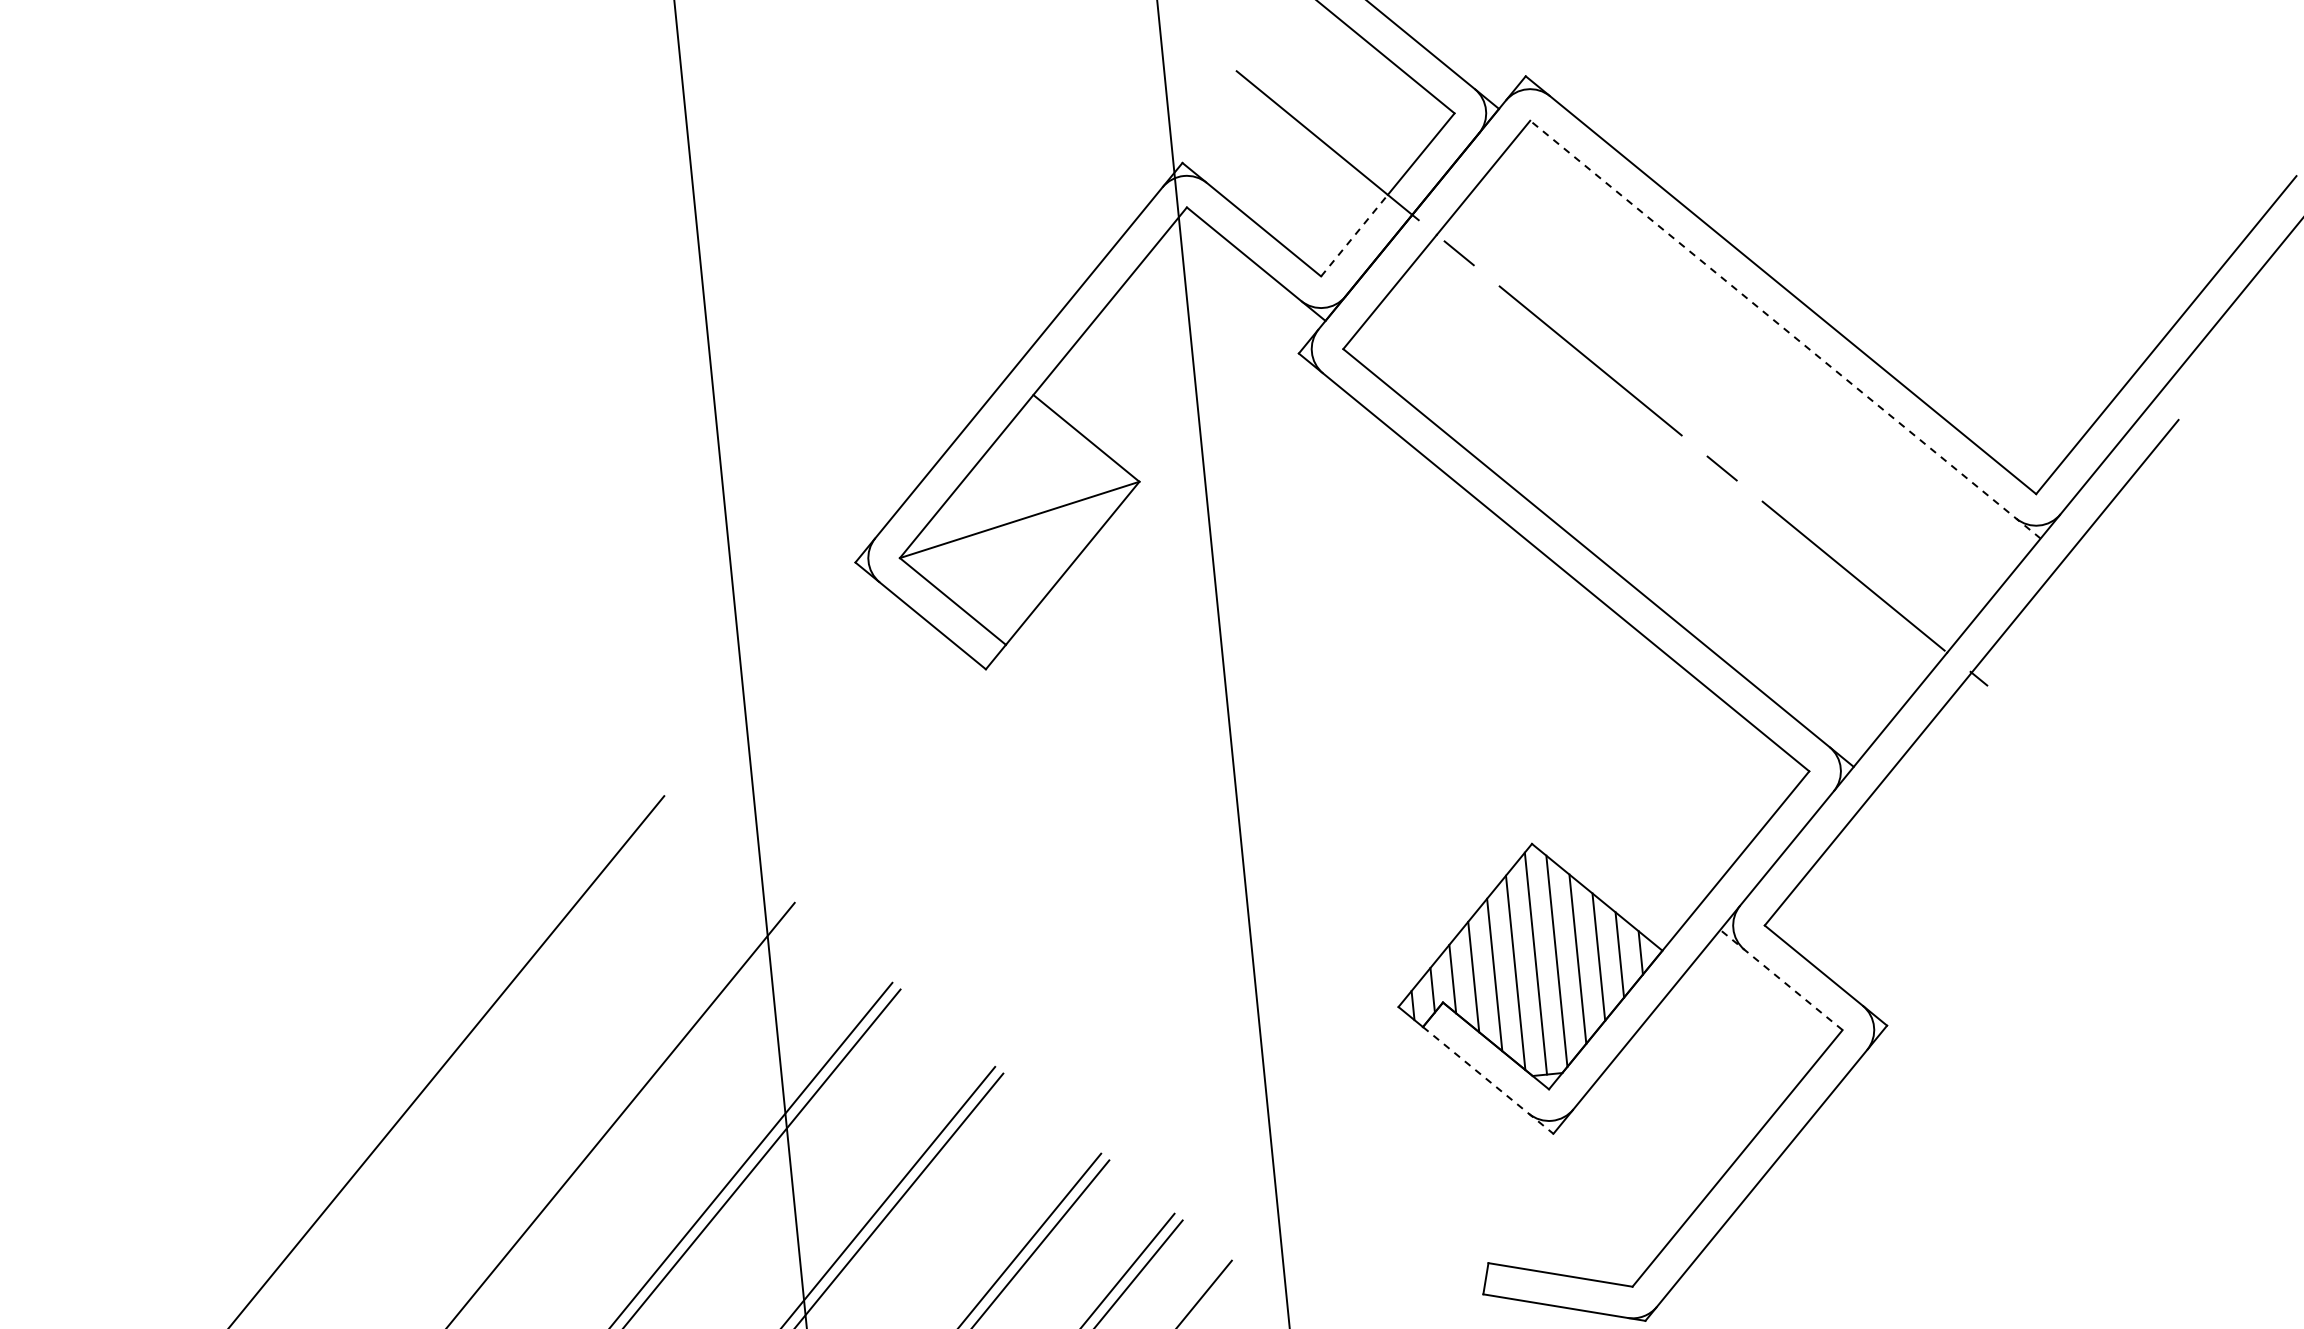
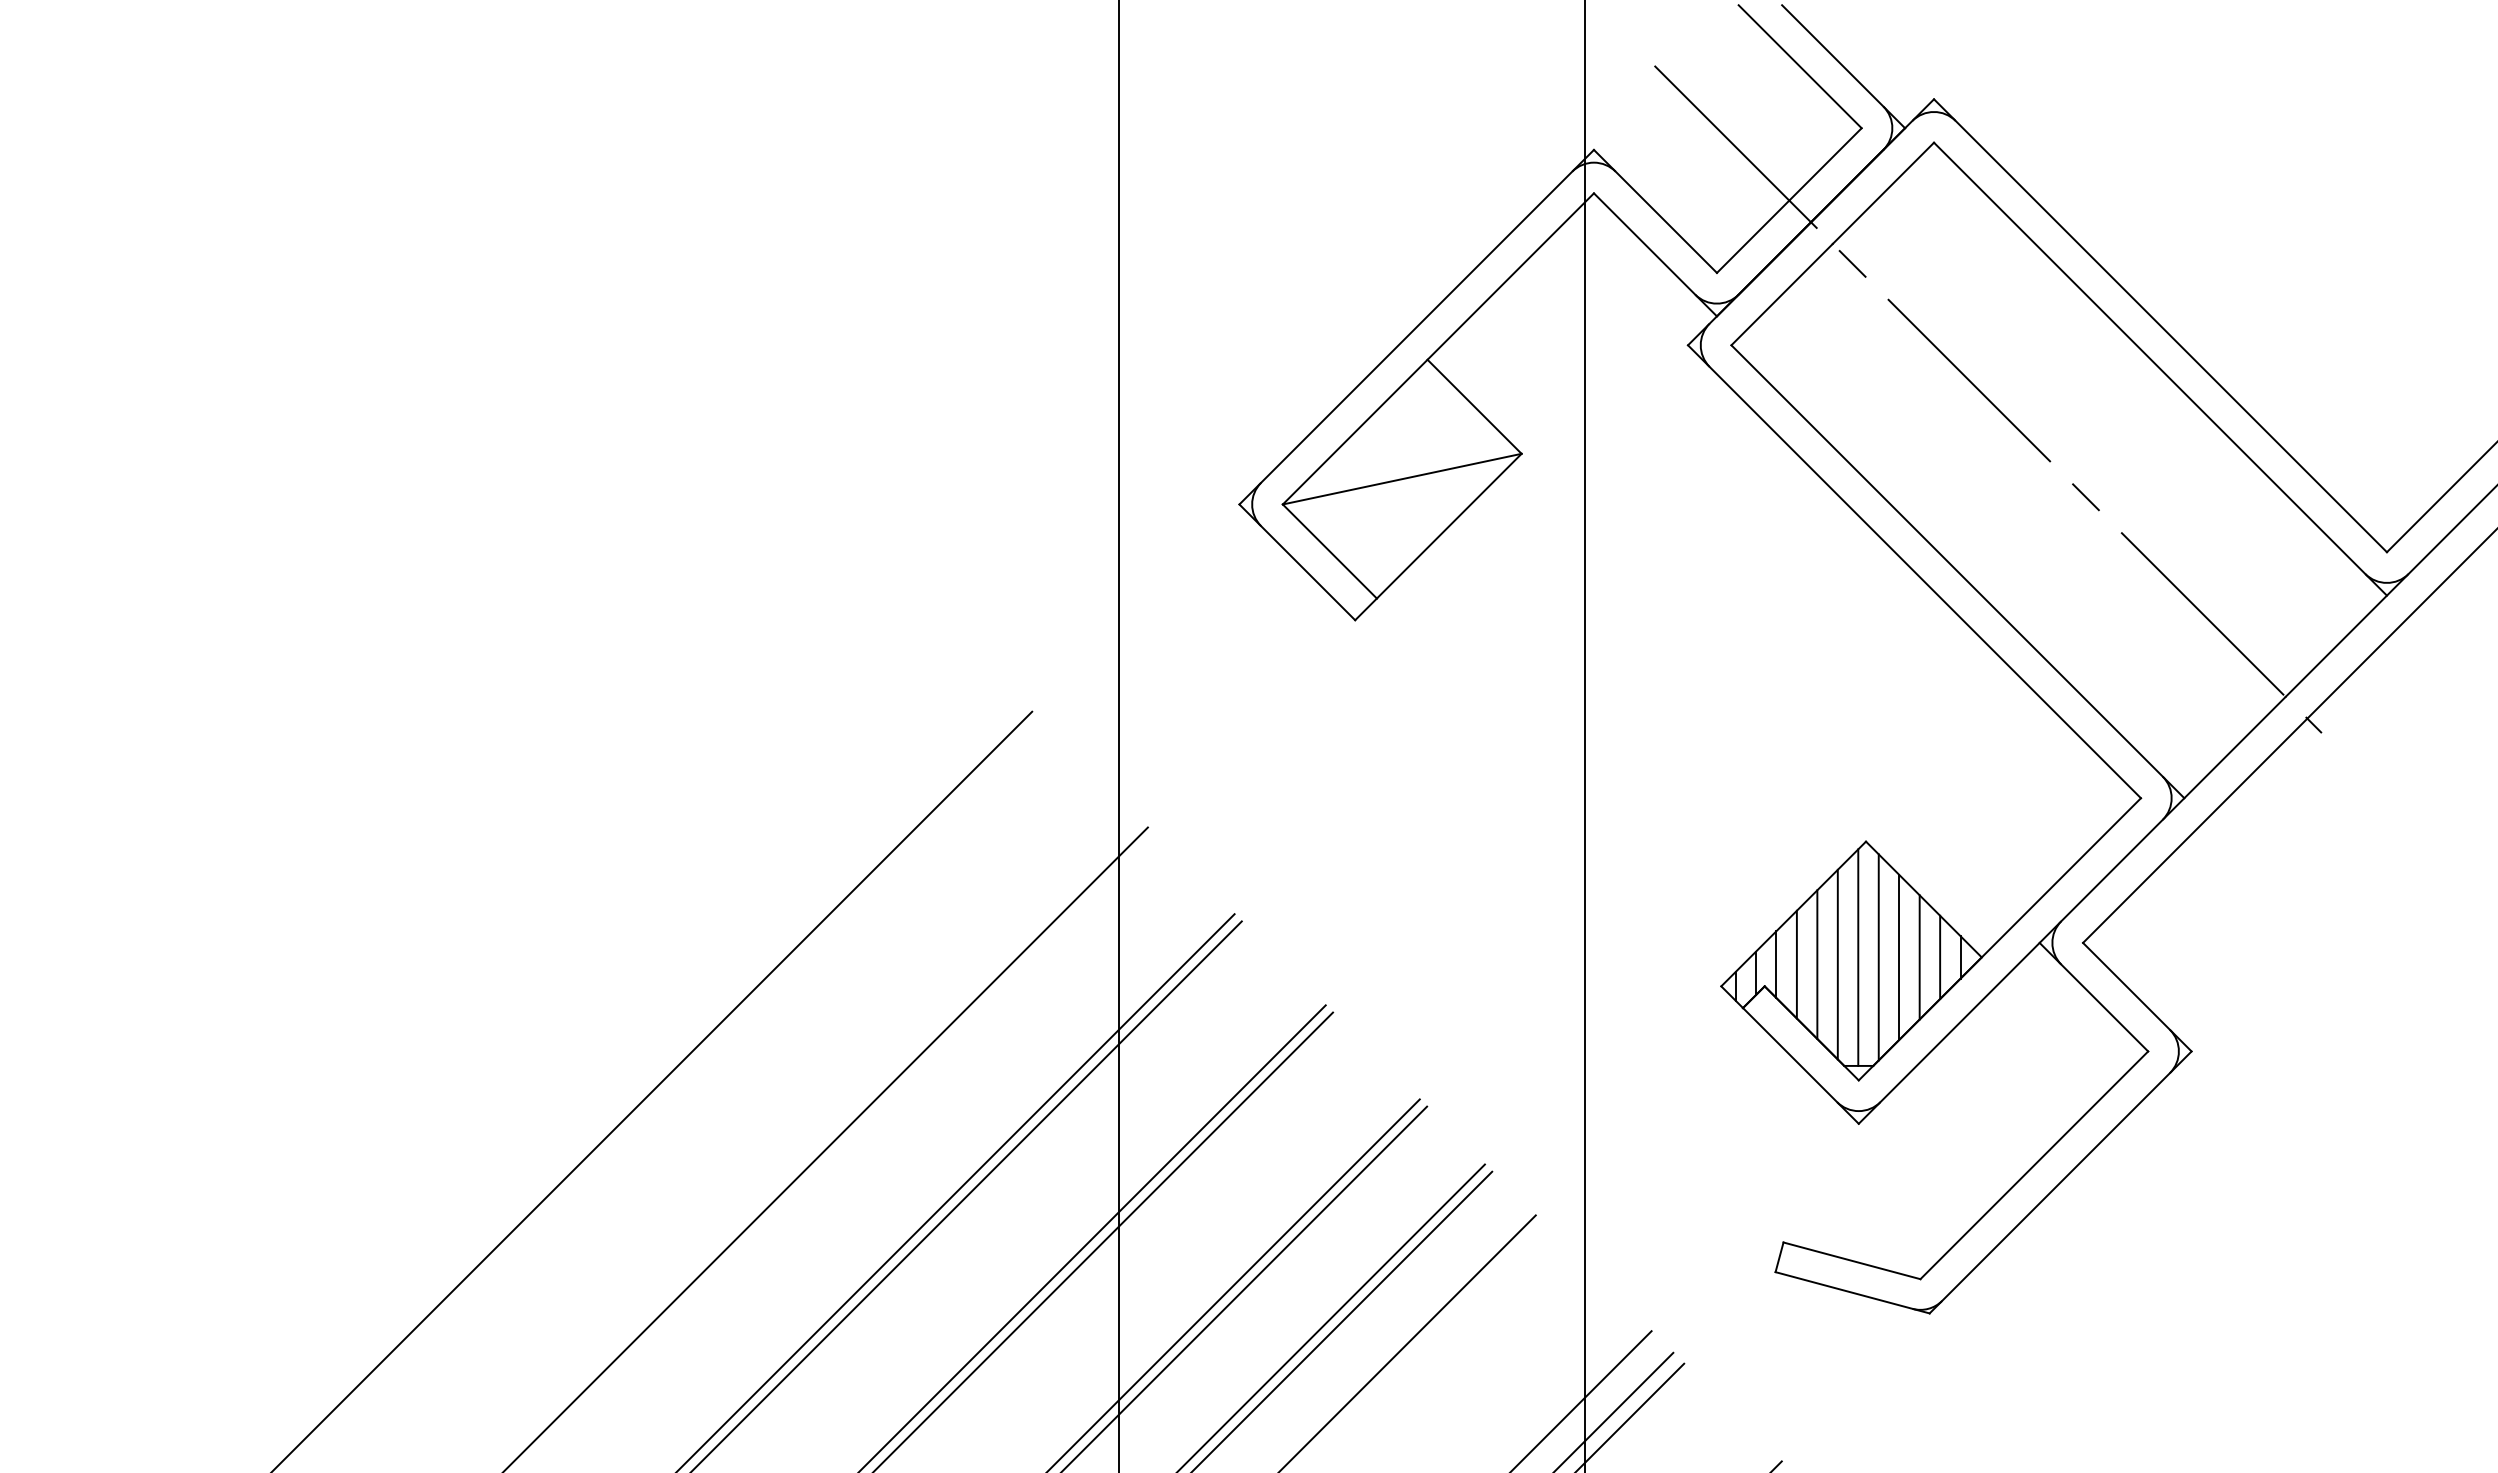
line: (1354, 235) -> (1753, 236), dashed -> solid
line: (1785, 328) -> (2160, 368), dashed -> solid
line: (1781, 980) -> (2093, 997), dashed -> solid
line: (1487, 1080) -> (1800, 1065), dashed -> solid

